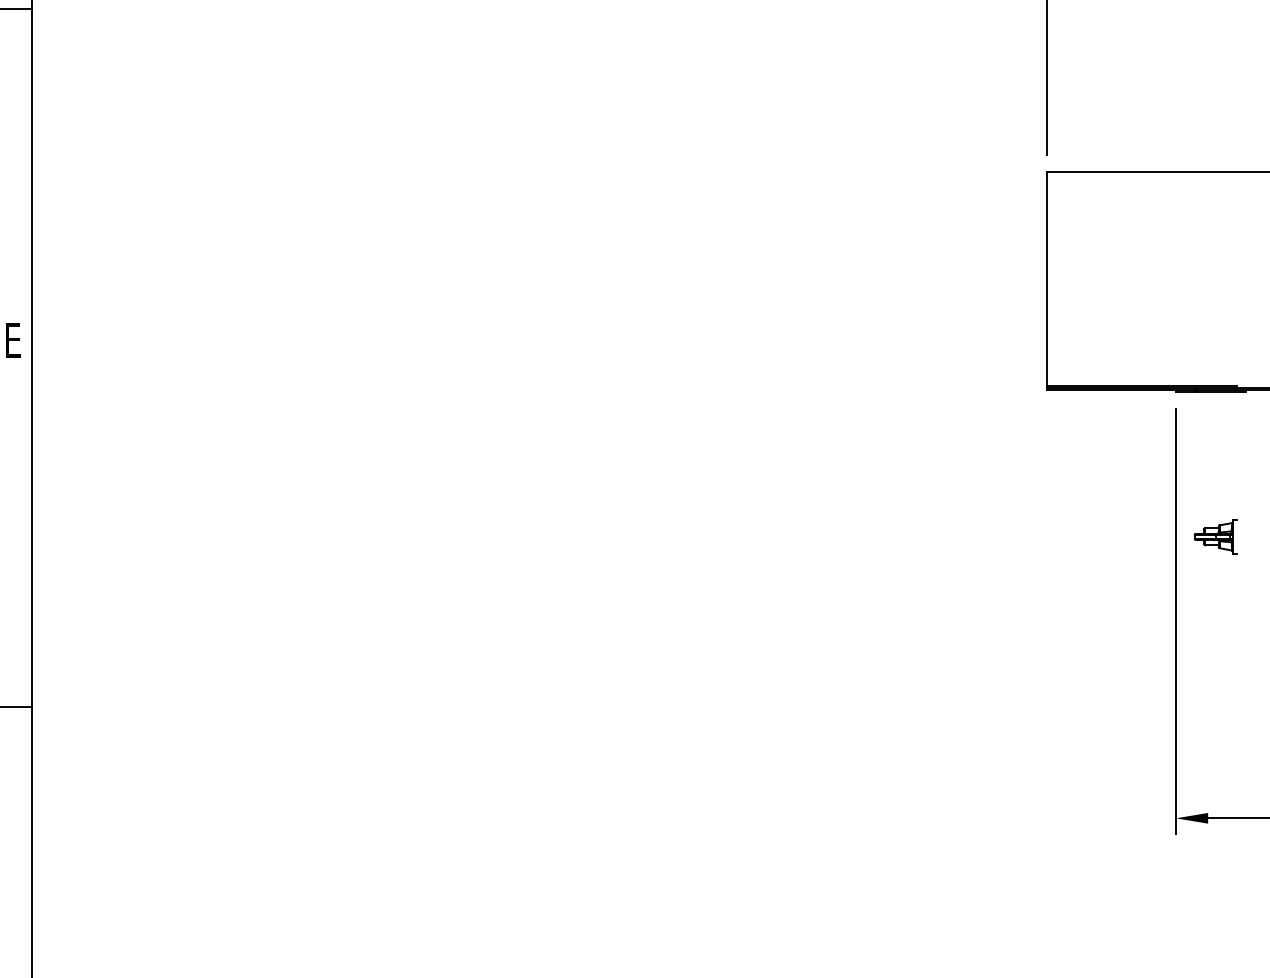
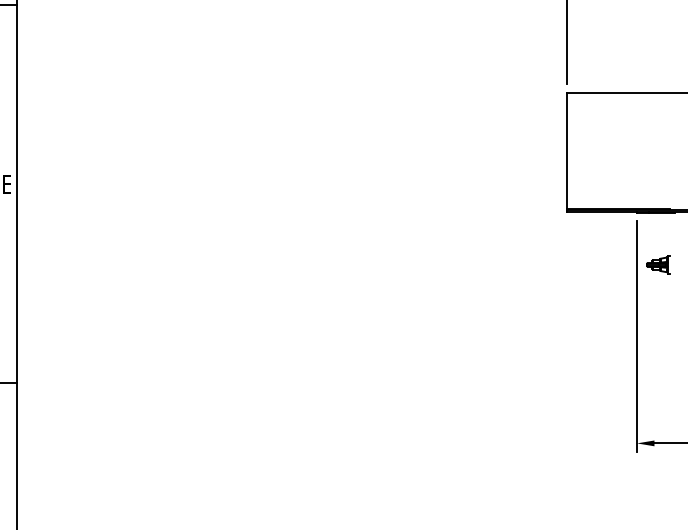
part: (1215, 536) -> (658, 264), moved

